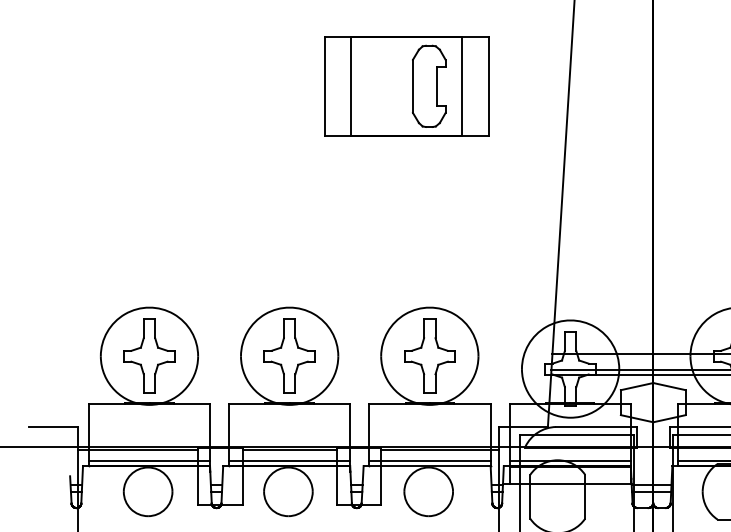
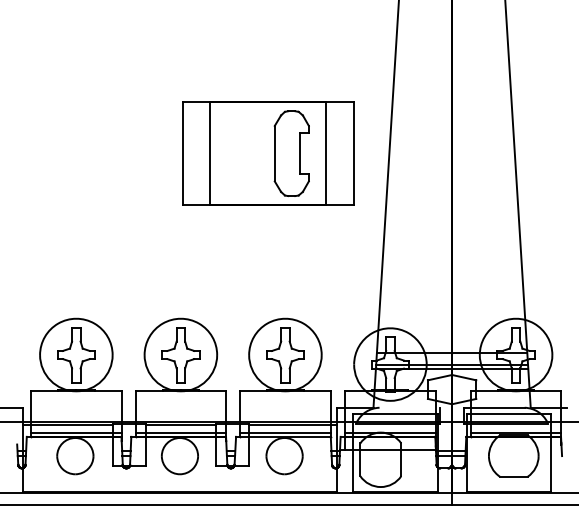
part: (405, 86) -> (267, 153), size x1.4
line: (596, 426) -> (409, 407), removed

